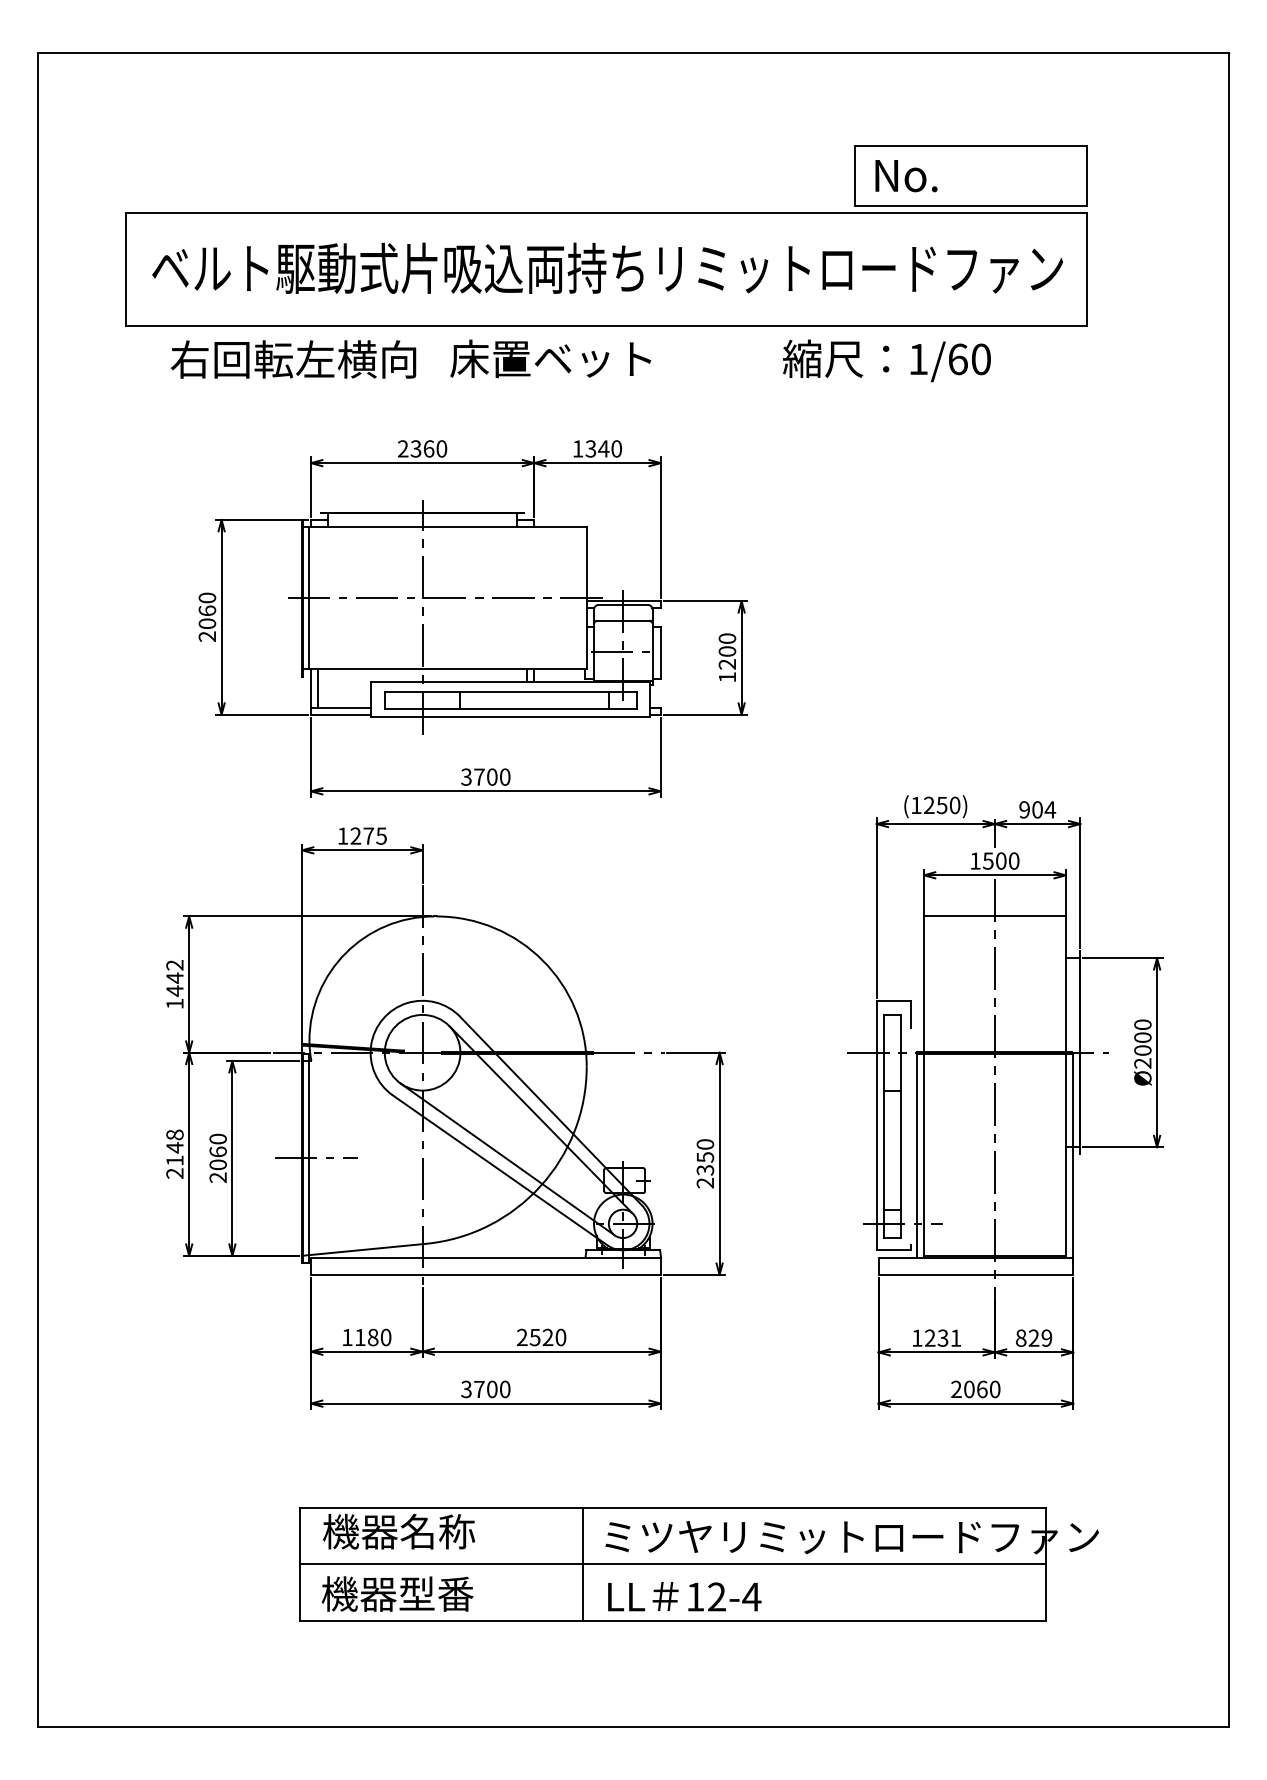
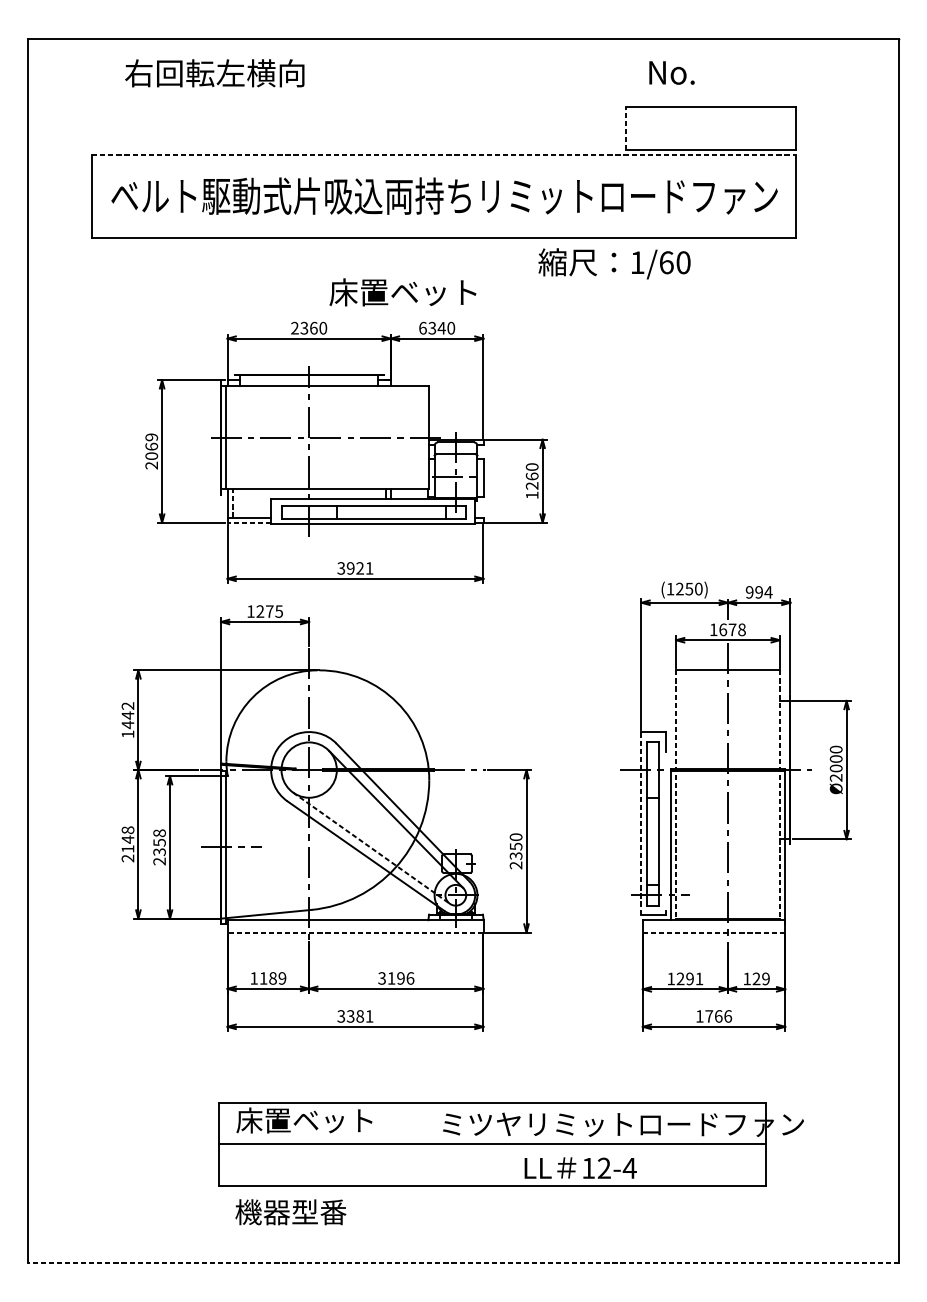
line: (855, 175) -> (625, 128), solid -> dashed
text: (906, 176) -> (672, 73), moved
line: (606, 212) -> (443, 155), solid -> dashed
text: (550, 358) -> (402, 292), moved
text: (293, 359) -> (214, 73), moved
text: (886, 360) -> (614, 263), moved
text: (578, 448) -> (423, 327), 1340 -> 6340
text: (207, 597) -> (151, 436), 2060 -> 2069
text: (727, 651) -> (532, 476), 1200 -> 1260
line: (318, 687) -> (233, 502), solid -> dashed
line: (340, 714) -> (249, 522), solid -> dashed
text: (492, 776) -> (360, 567), 3700 -> 3921
text: (1037, 809) -> (759, 592), 904 -> 994
text: (1000, 860) -> (732, 629), 1500 -> 1678
line: (923, 1086) -> (675, 794), solid -> dashed
line: (1065, 1086) -> (779, 794), solid -> dashed
line: (876, 1125) -> (641, 823), solid -> dashed
text: (217, 1151) -> (159, 842), 2060 -> 2358
line: (508, 1159) -> (372, 848), solid -> dashed
line: (485, 1274) -> (355, 932), solid -> dashed
line: (976, 1274) -> (714, 932), solid -> dashed
text: (385, 1337) -> (282, 978), 1180 -> 1189
text: (541, 1337) -> (396, 978), 2520 -> 3196
text: (942, 1337) -> (689, 978), 1231 -> 1291
text: (1020, 1337) -> (746, 978), 829 -> 129
text: (492, 1389) -> (360, 1016), 3700 -> 3381
text: (975, 1389) -> (713, 1016), 2060 -> 1766
text: (415, 1531) -> (303, 1120), 機器名称 -> 床置ベット
line: (583, 1564) -> (426, 1144), removed
text: (397, 1593) -> (290, 1211), moved
text: (684, 1596) -> (580, 1167), moved
line: (633, 1726) -> (463, 1263), solid -> dashed

